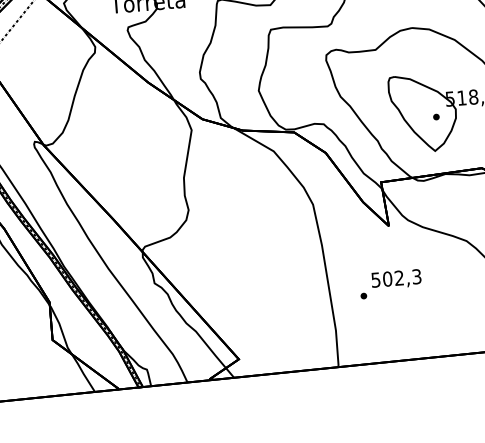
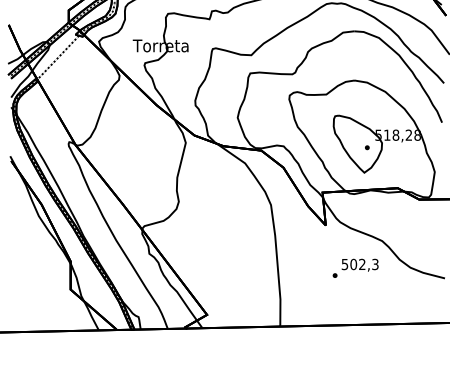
text: (390, 282) -> (355, 267), moved

